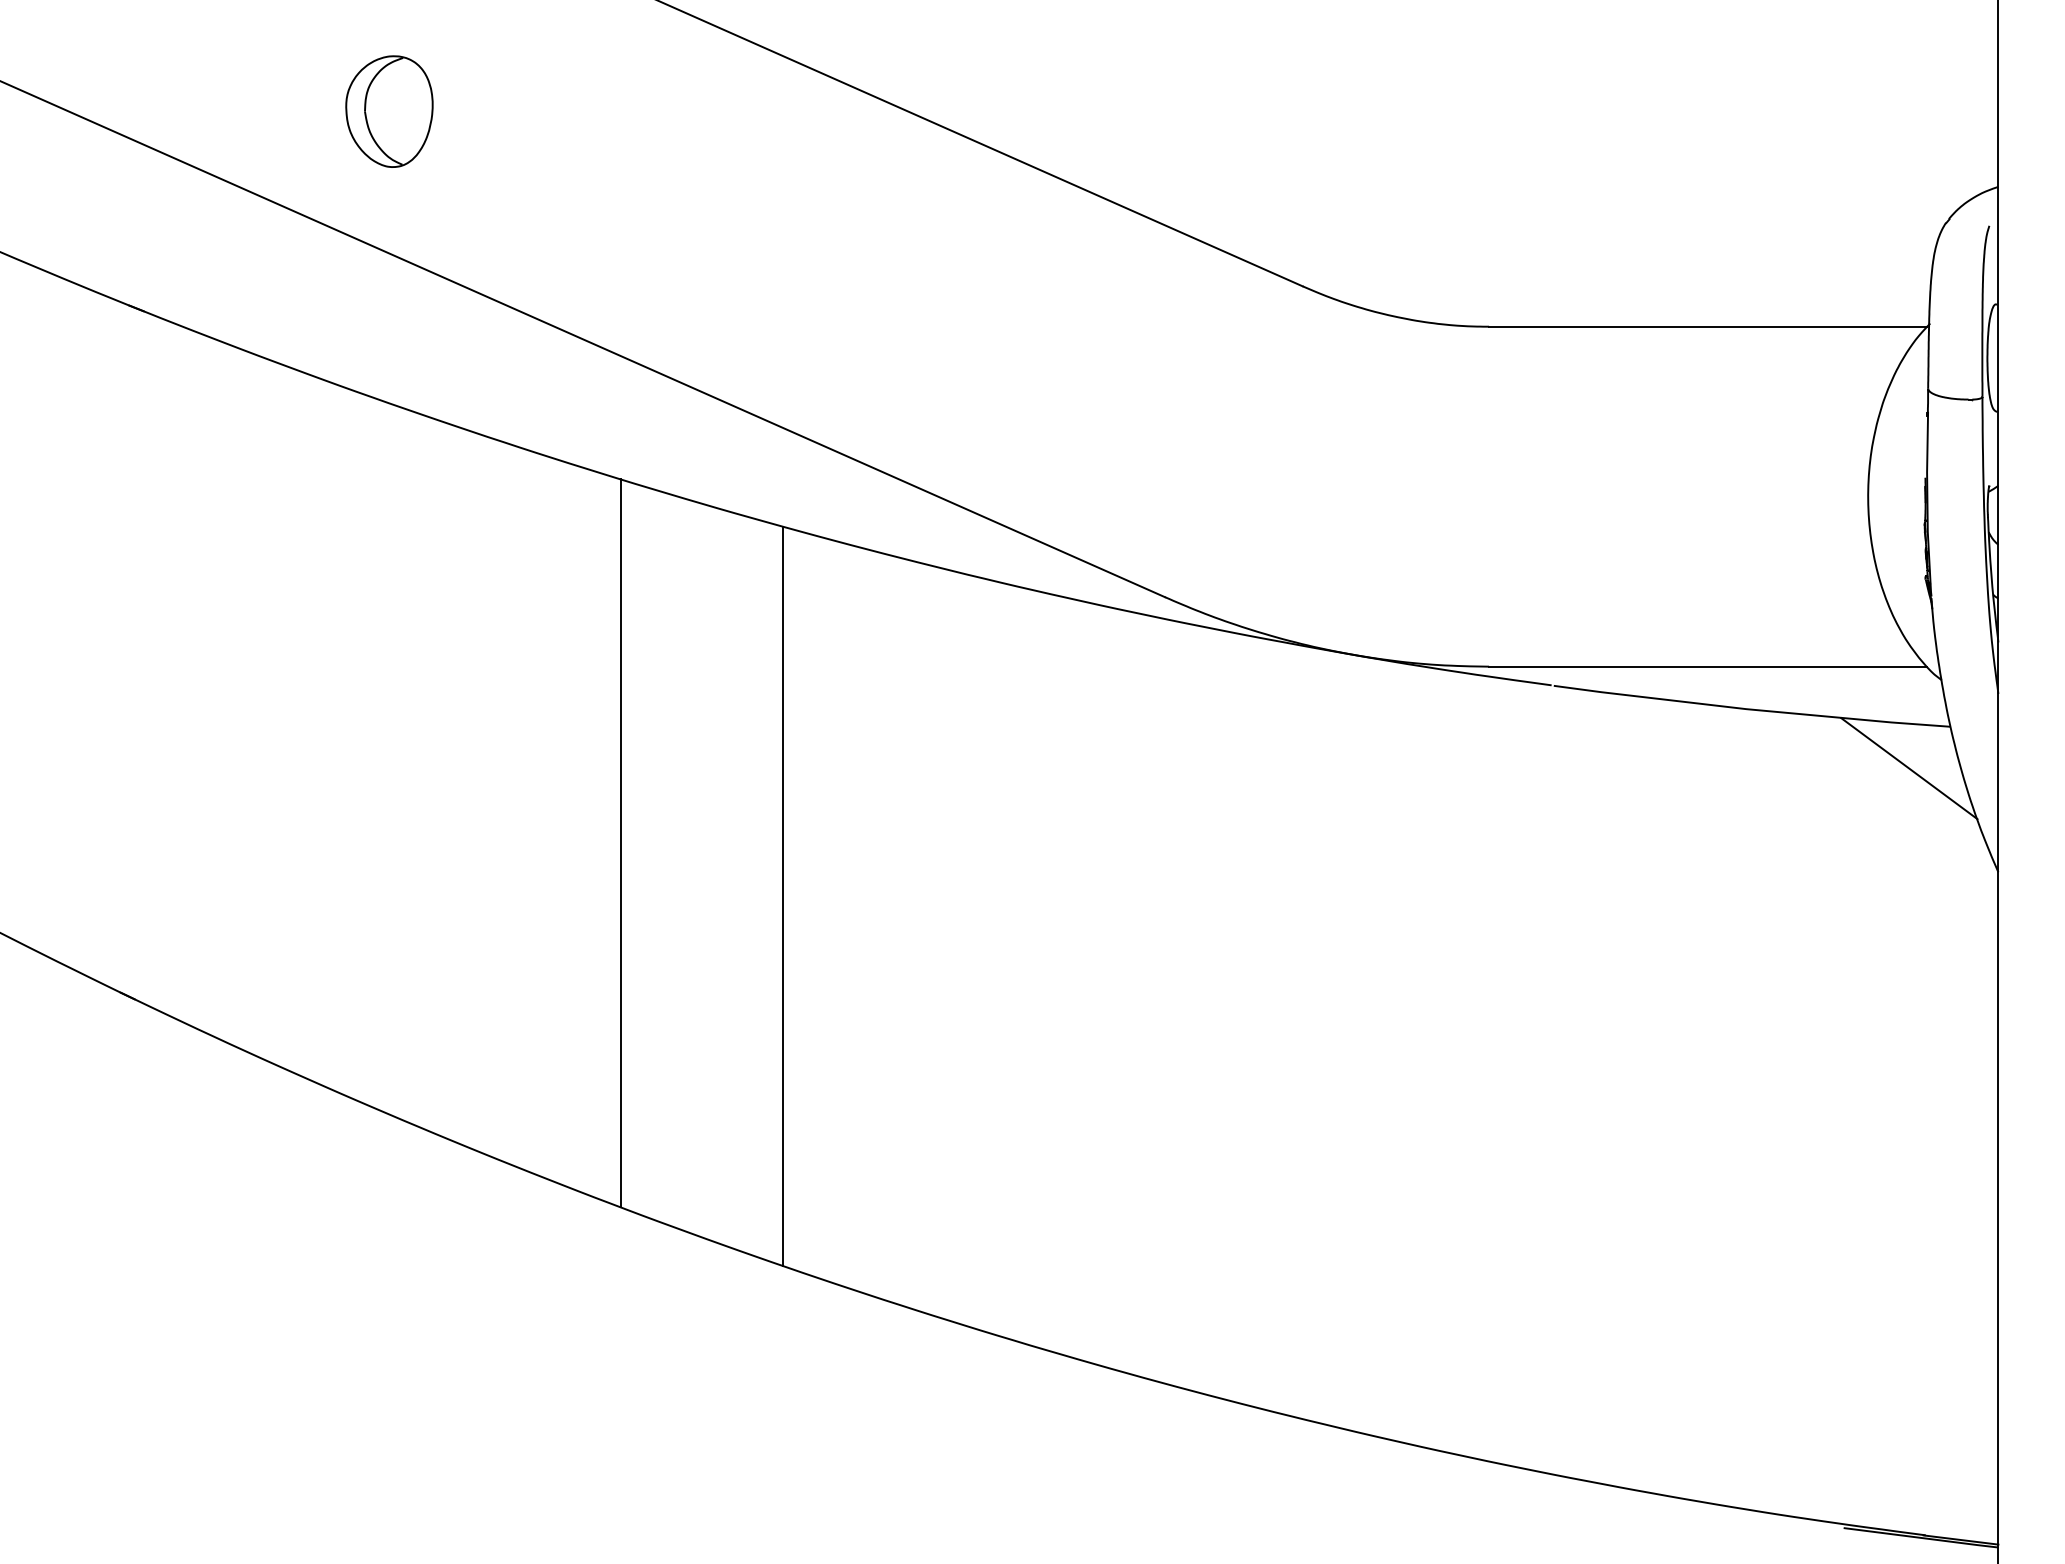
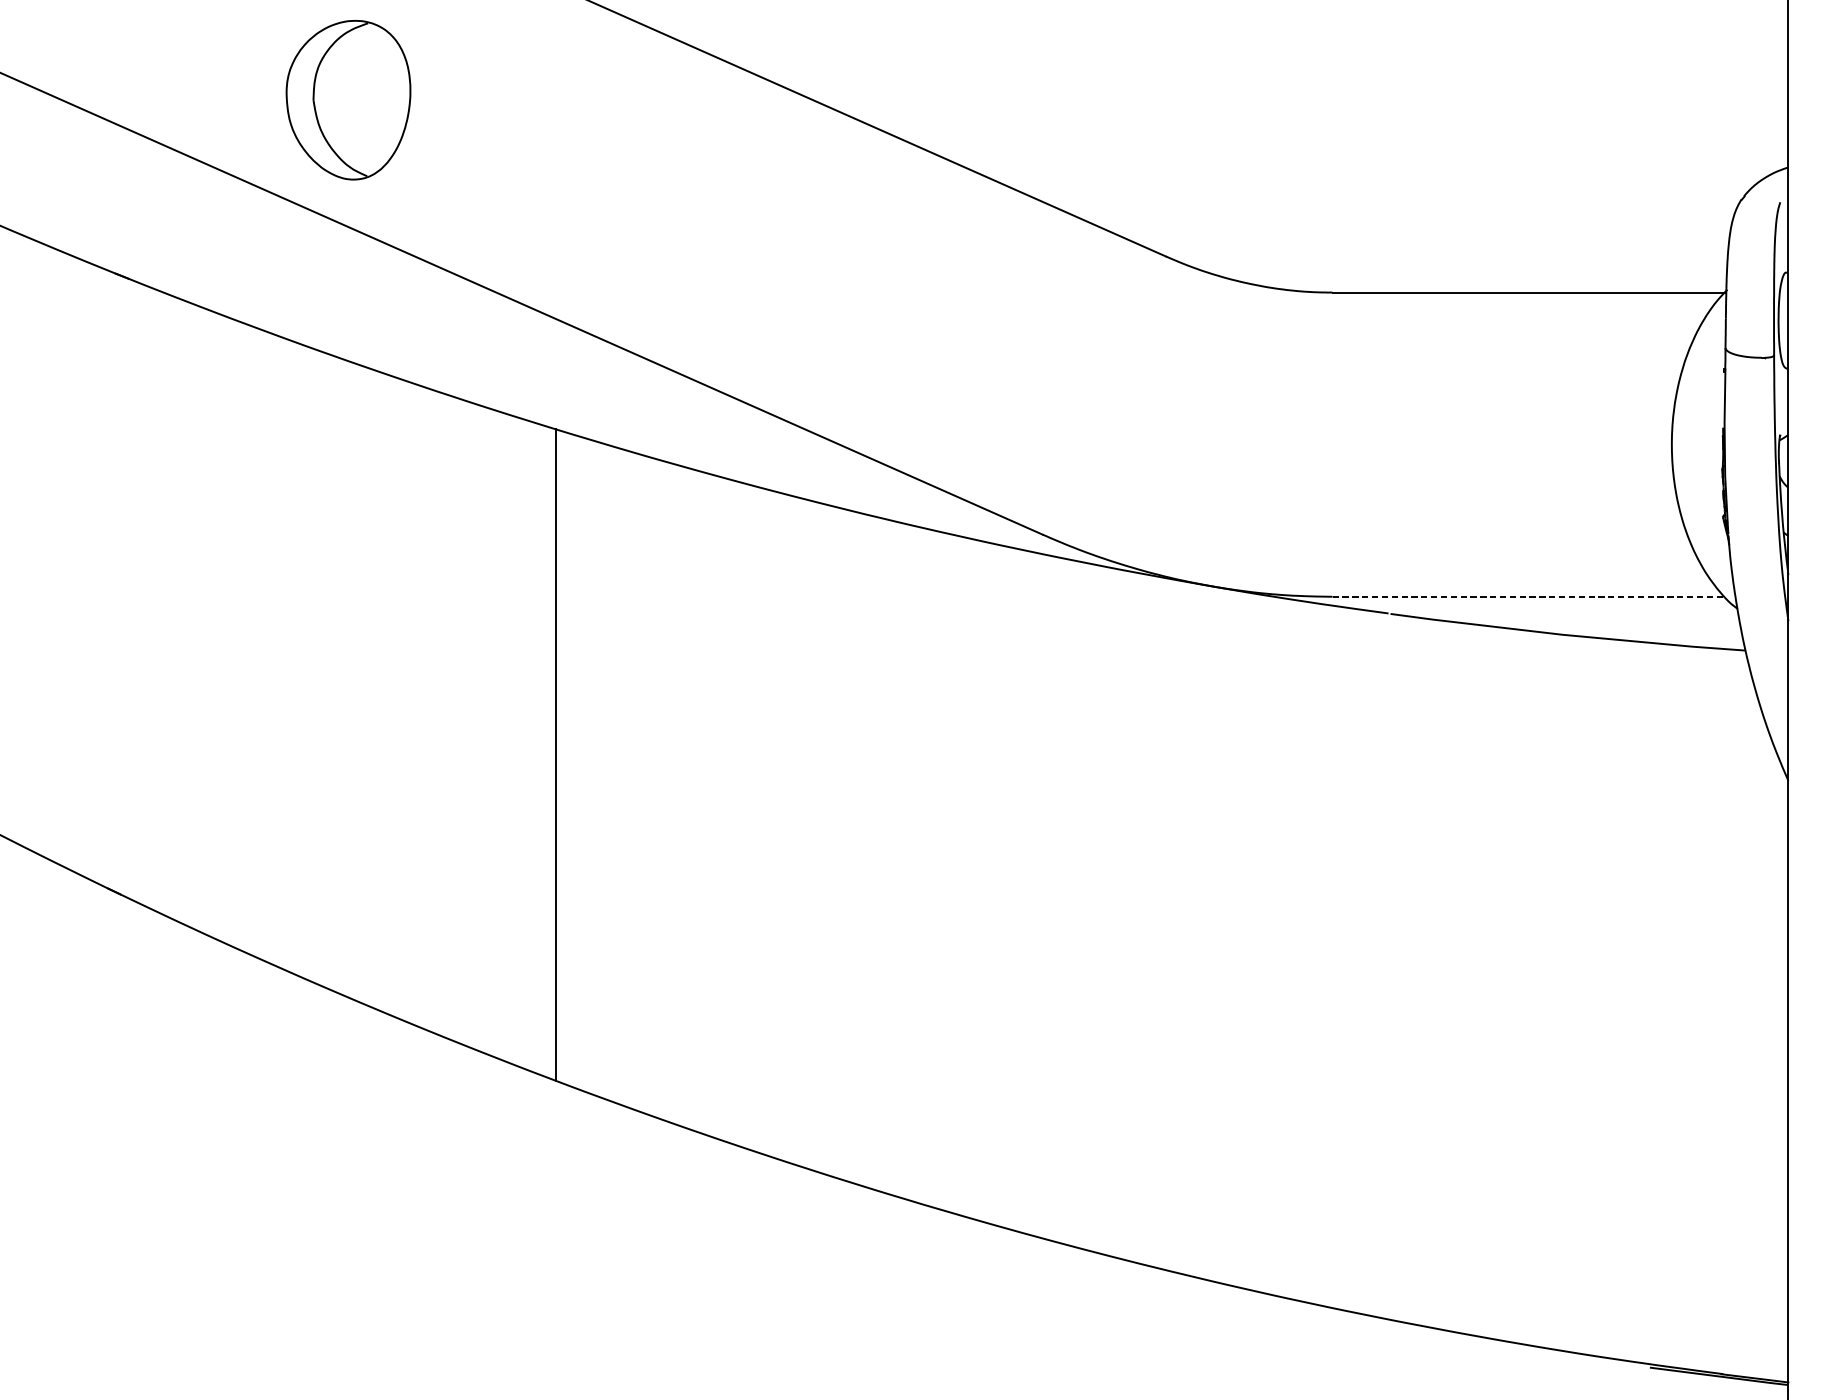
part: (389, 111) -> (348, 99), size x1.6
line: (1708, 666) -> (1528, 596), solid -> dashed
line: (1909, 768) -> (1708, 687), removed
line: (782, 895) -> (700, 801), removed

